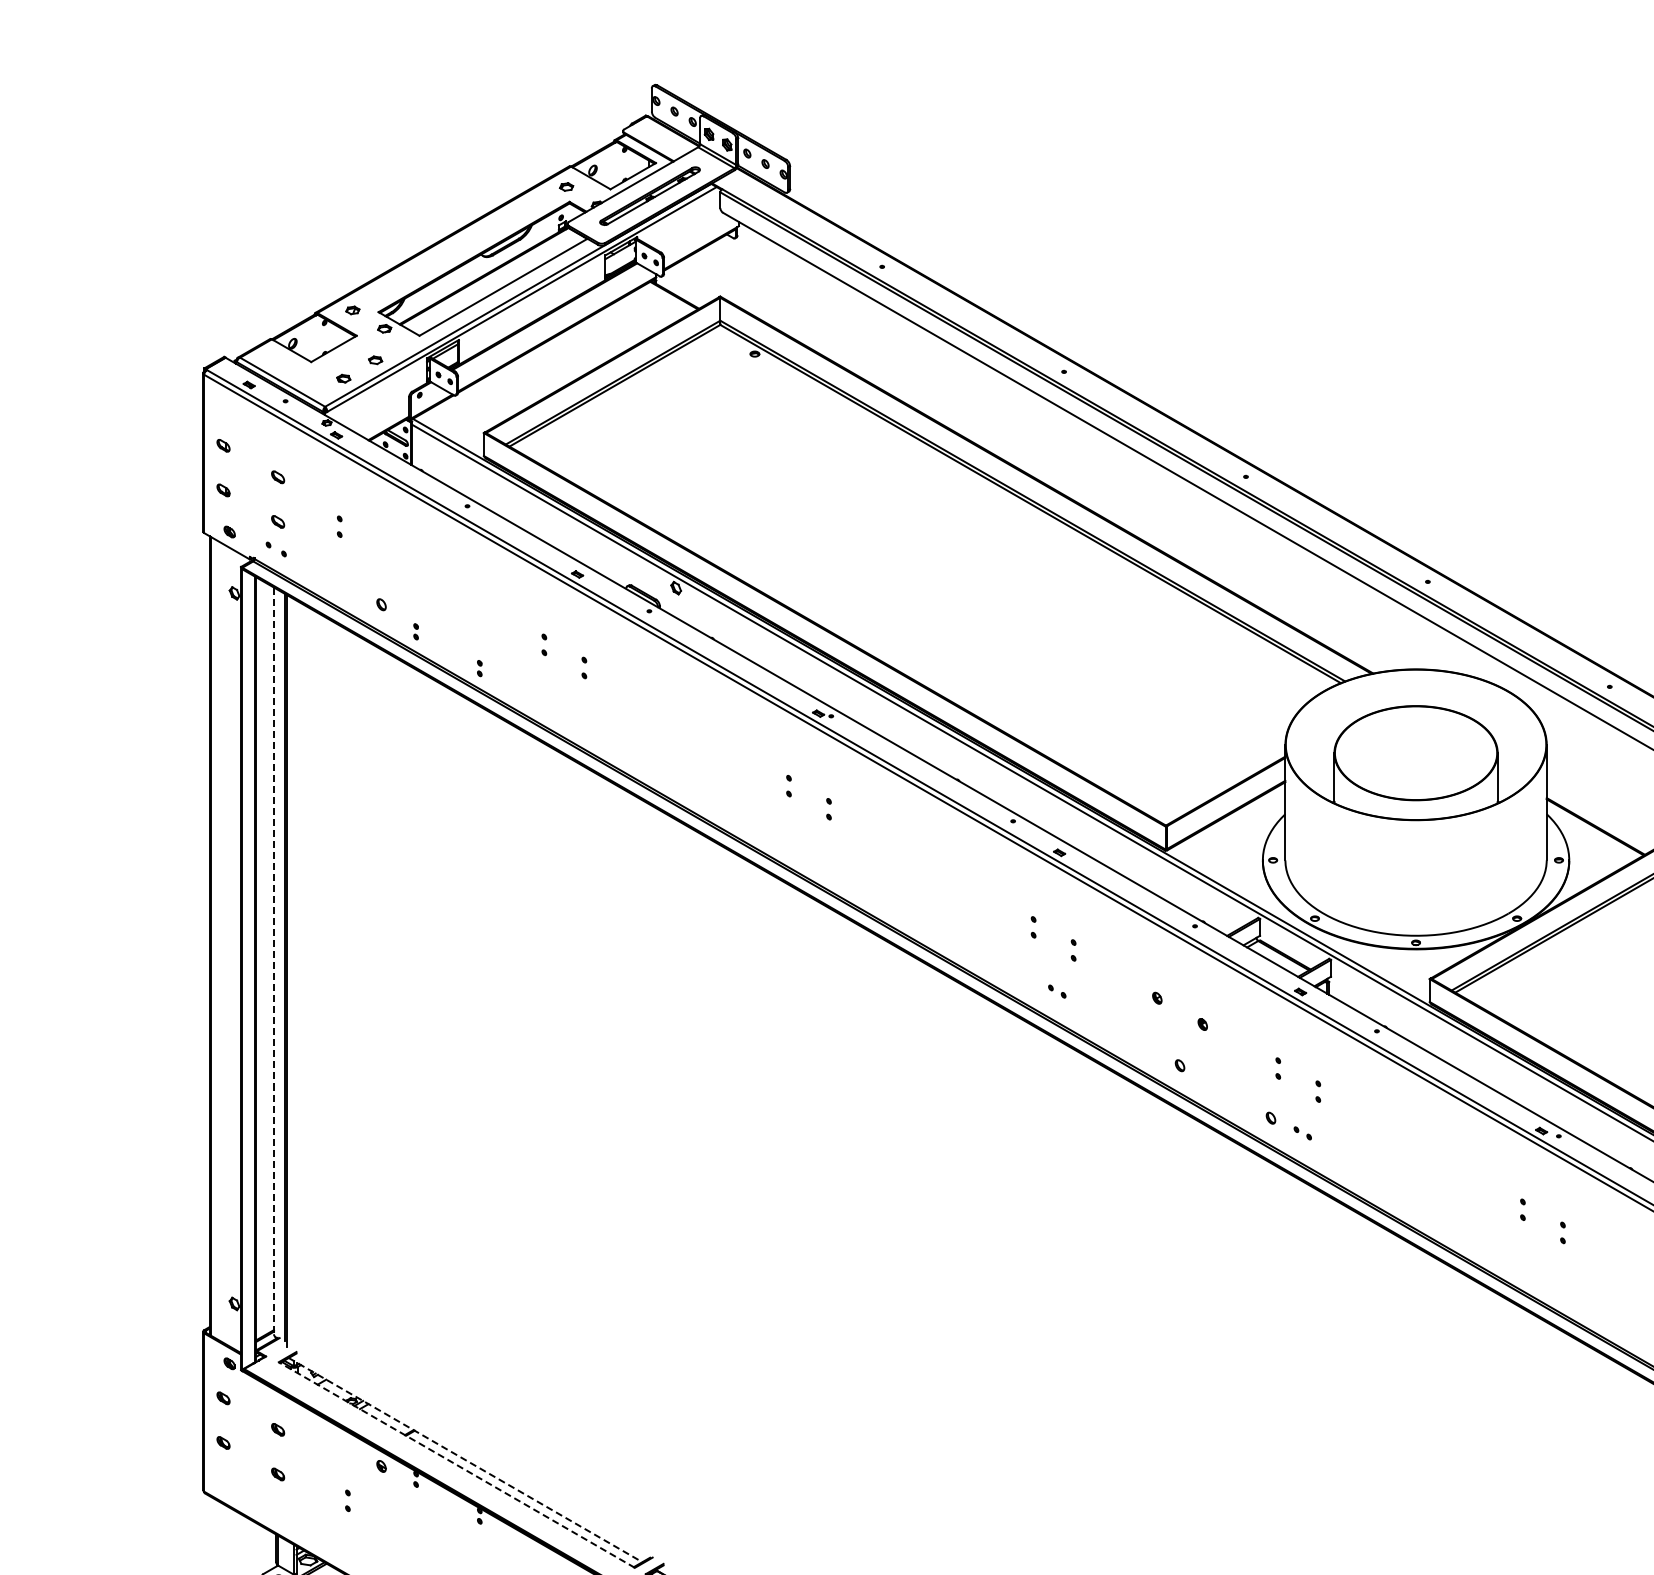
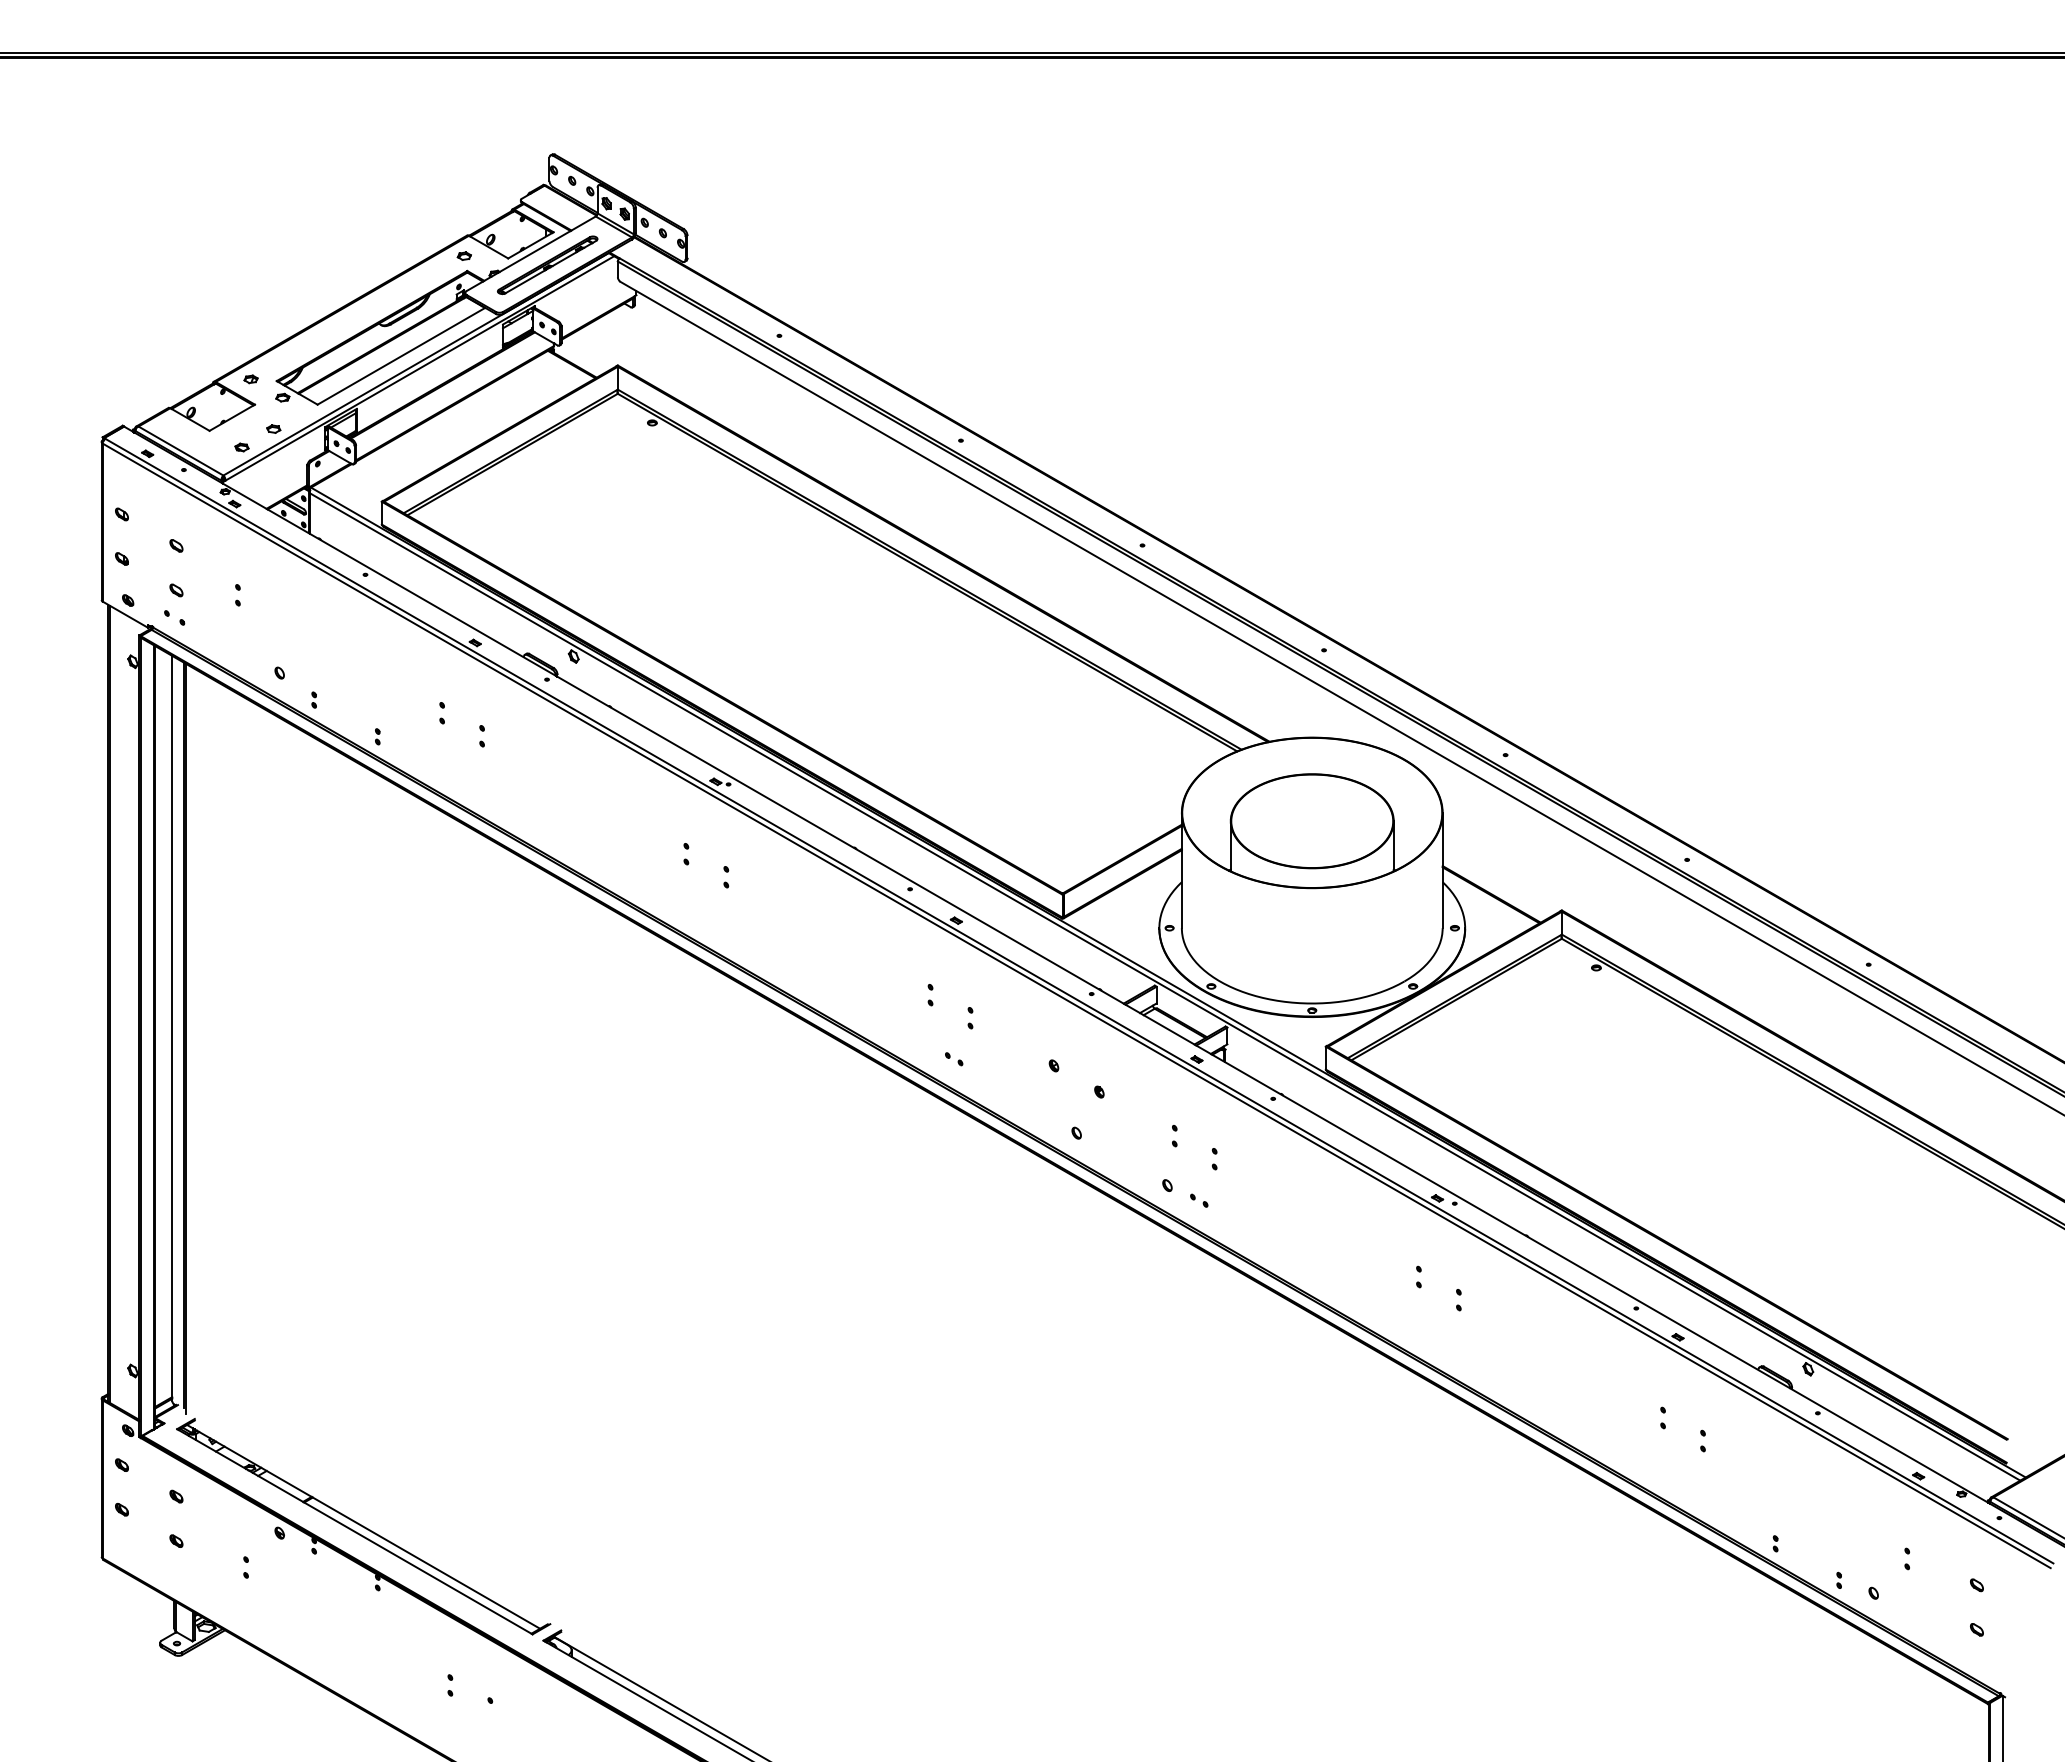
line: (274, 960) -> (172, 1028), dashed -> solid
line: (465, 1459) -> (363, 1526), dashed -> solid
line: (456, 1464) -> (354, 1531), dashed -> solid

